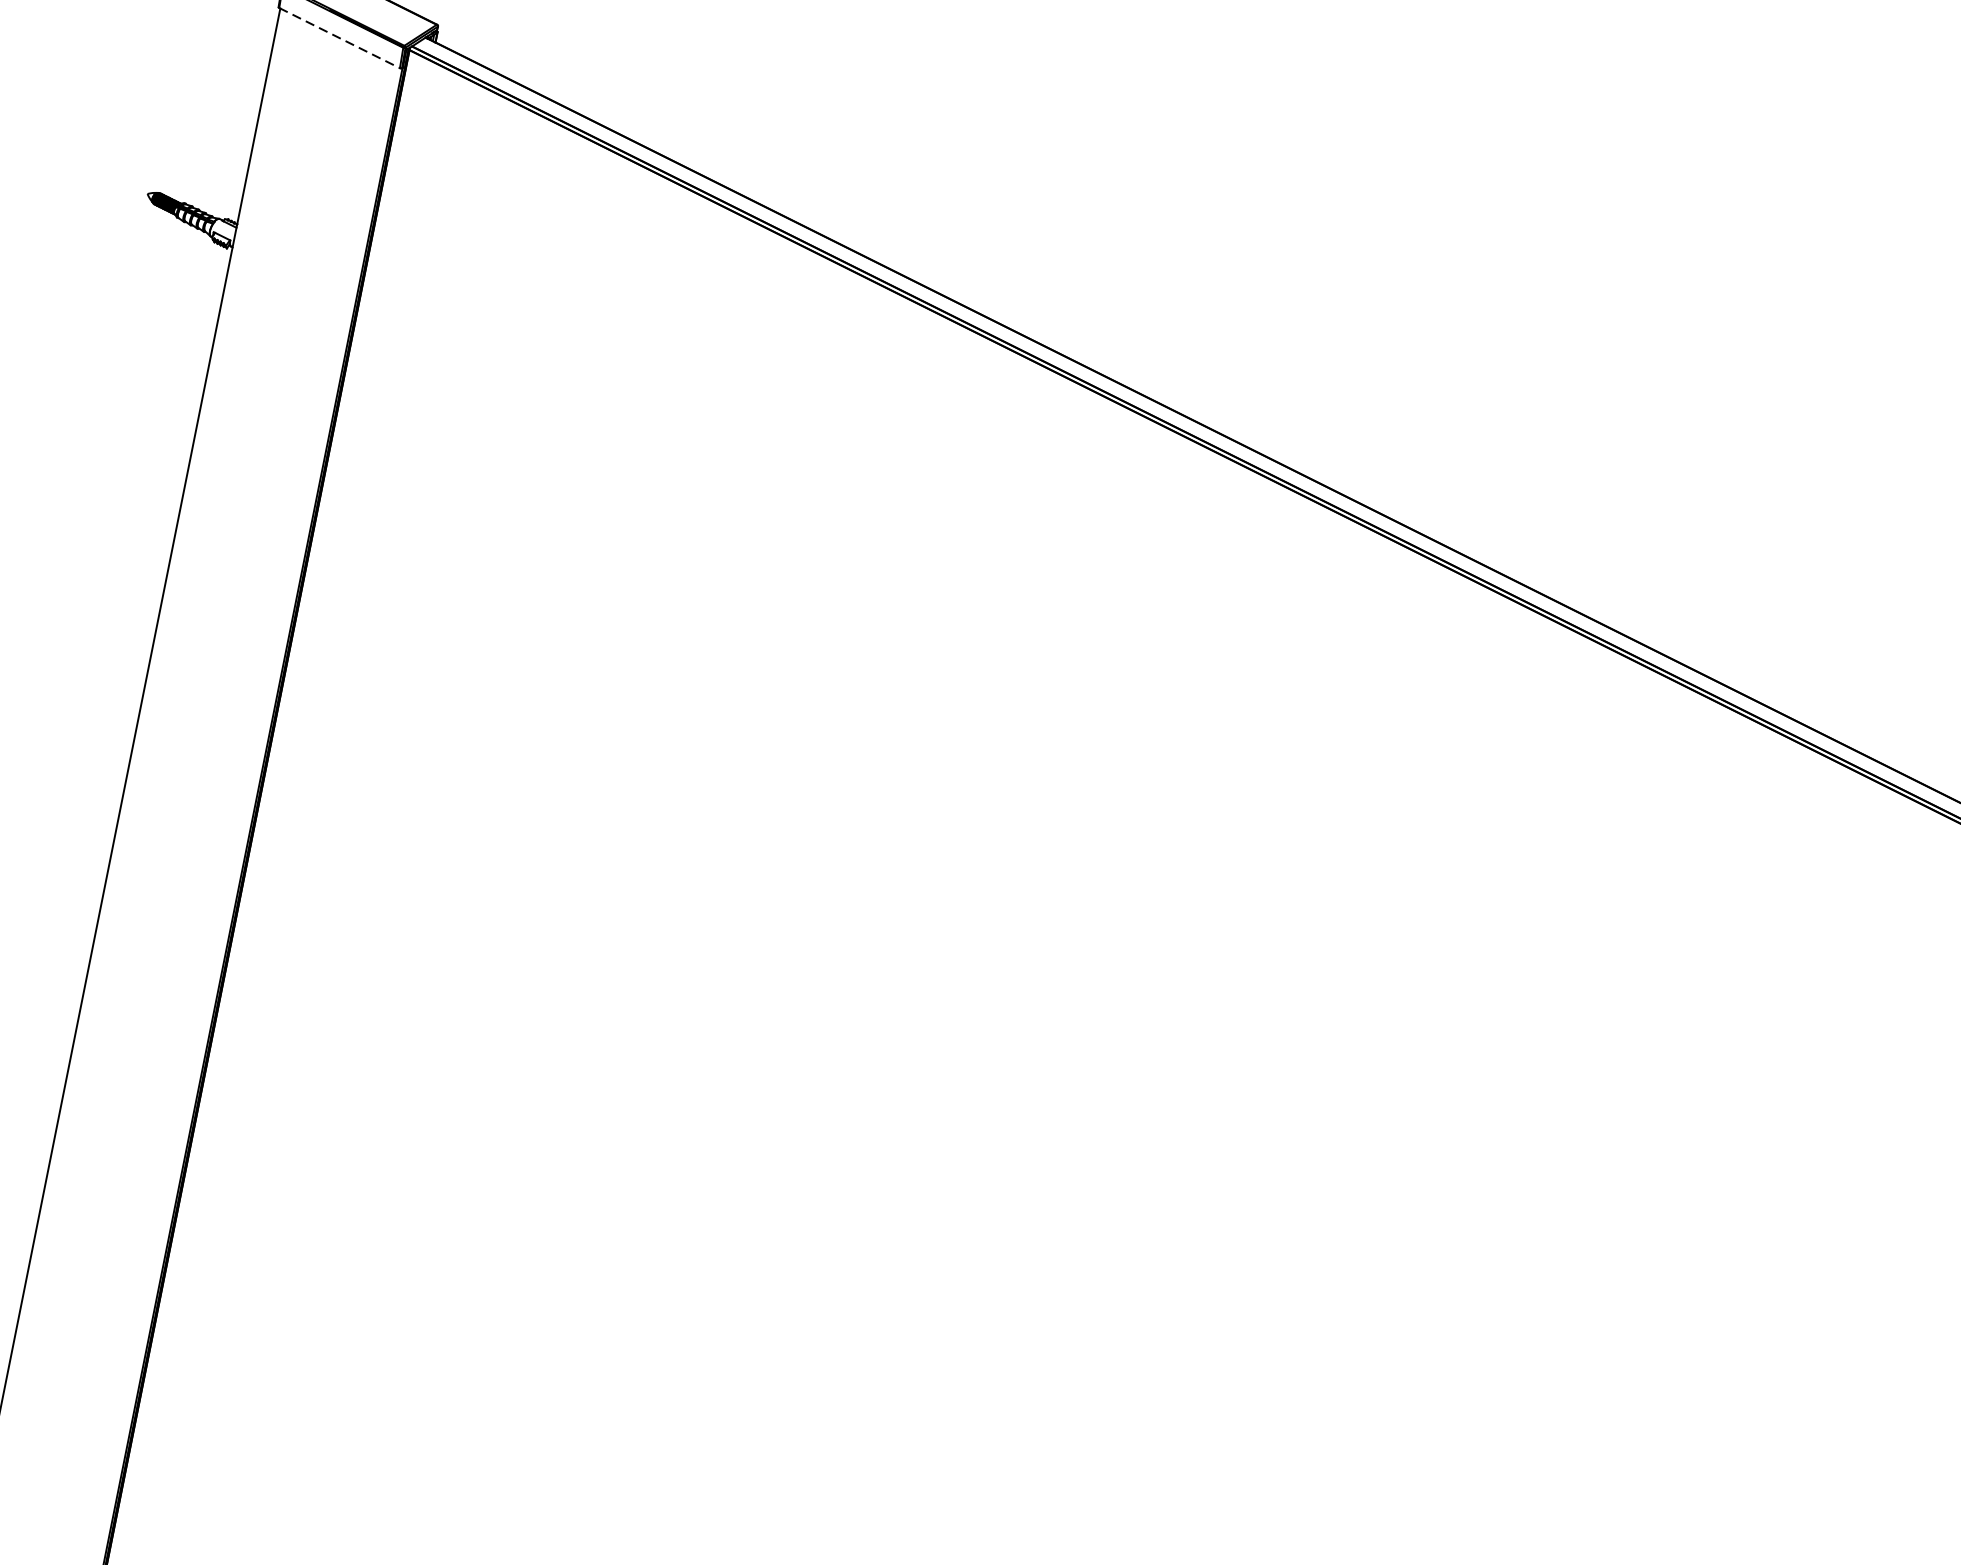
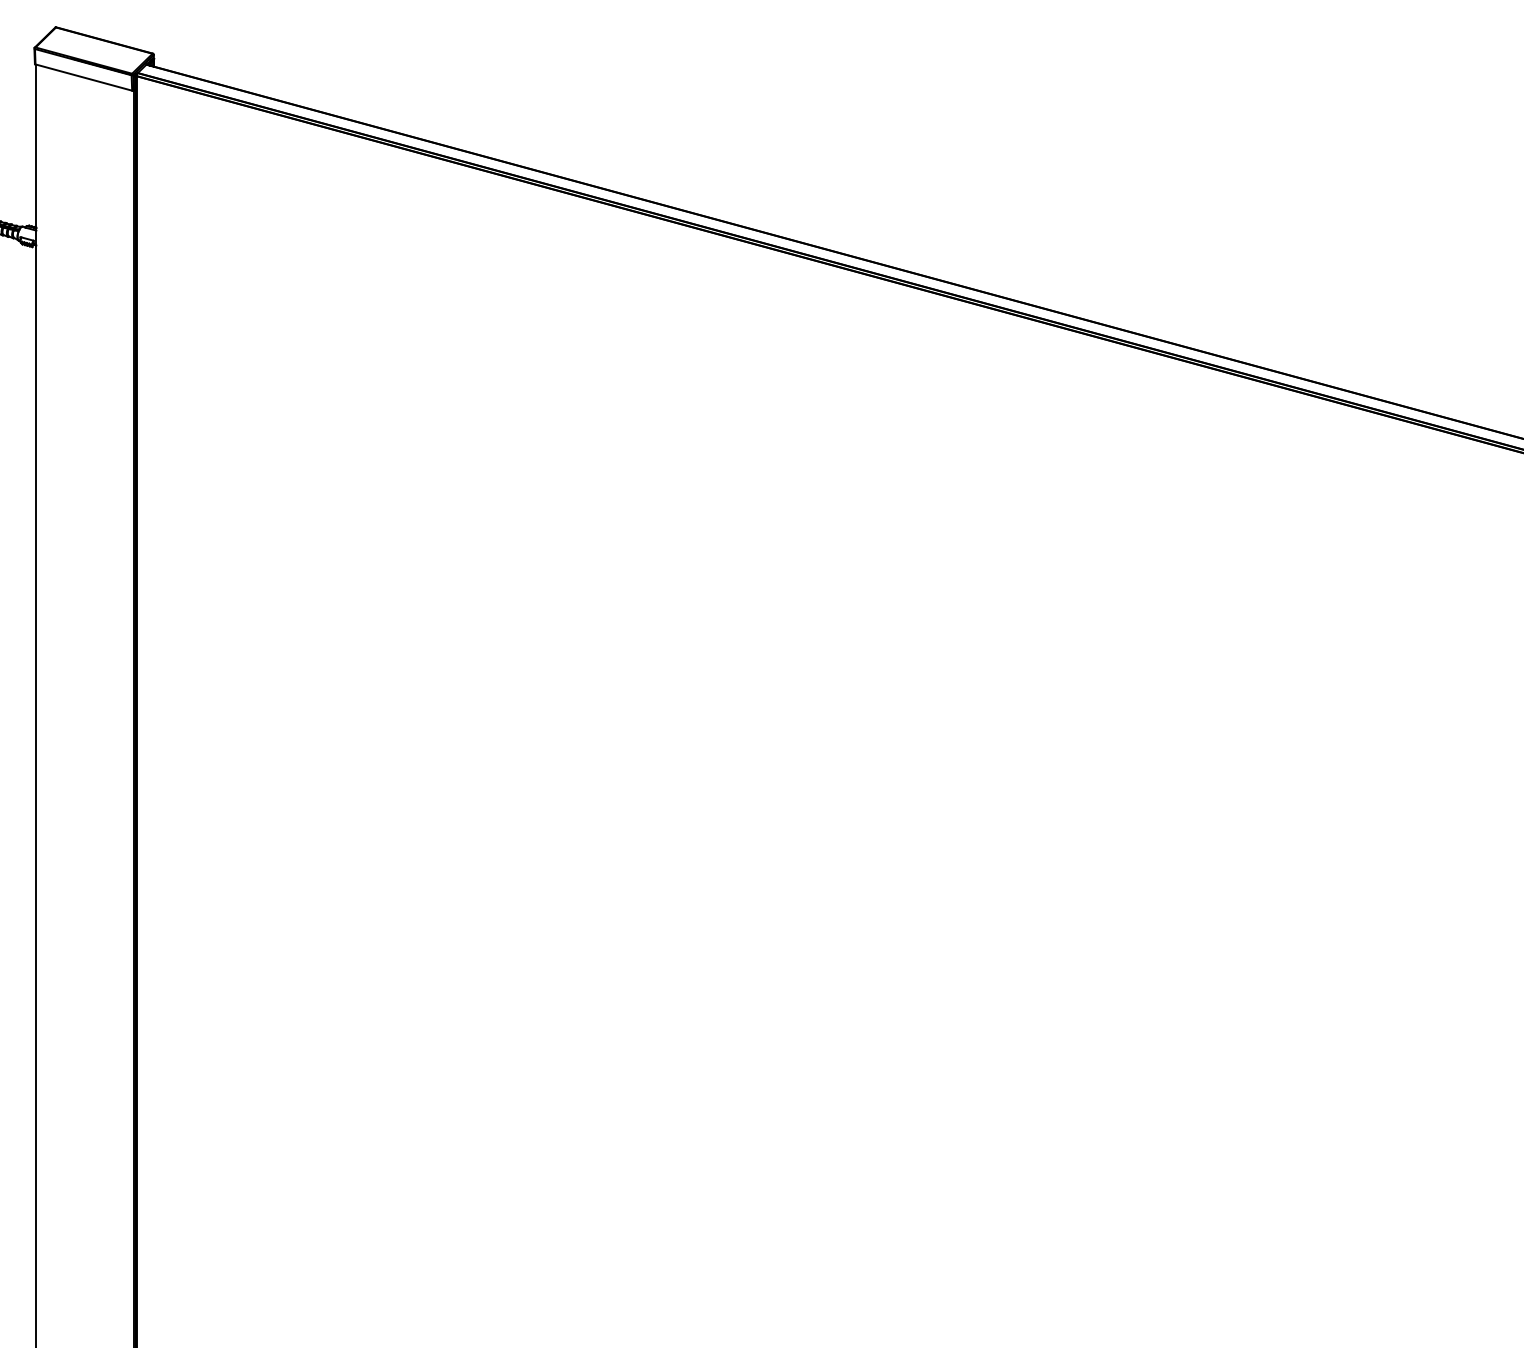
line: (340, 38) -> (84, 77), dashed -> solid

